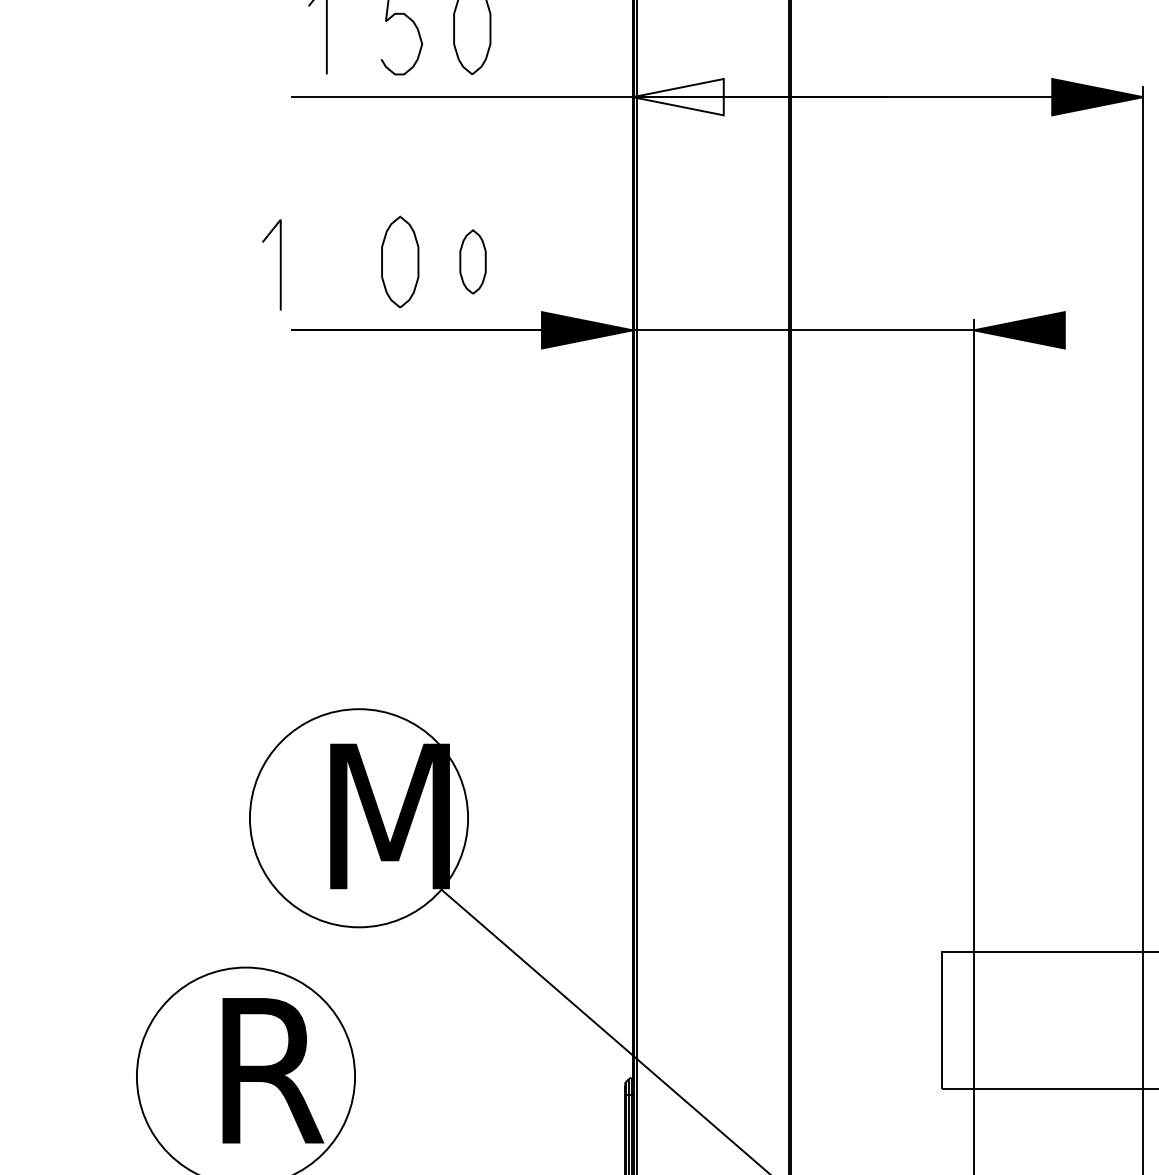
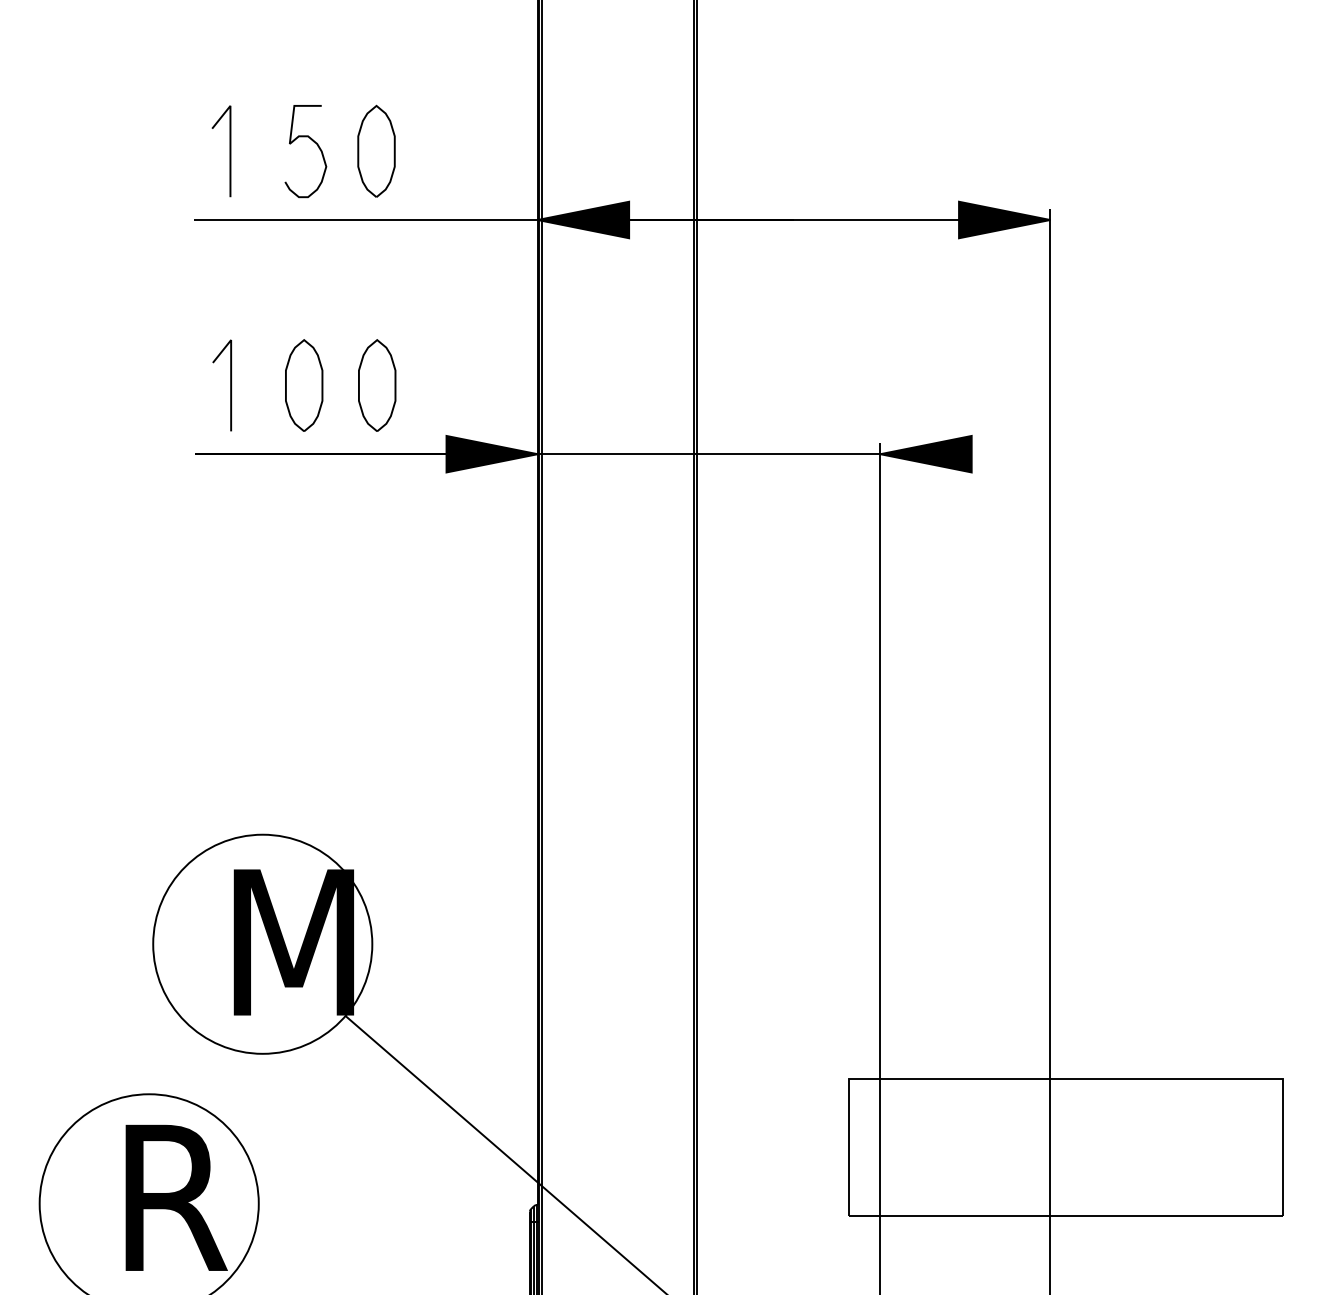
fill: (678, 96) -> (583, 219), added
part: (473, 261) -> (377, 385), size x1.43
line: (280, 264) -> (230, 385), moved

